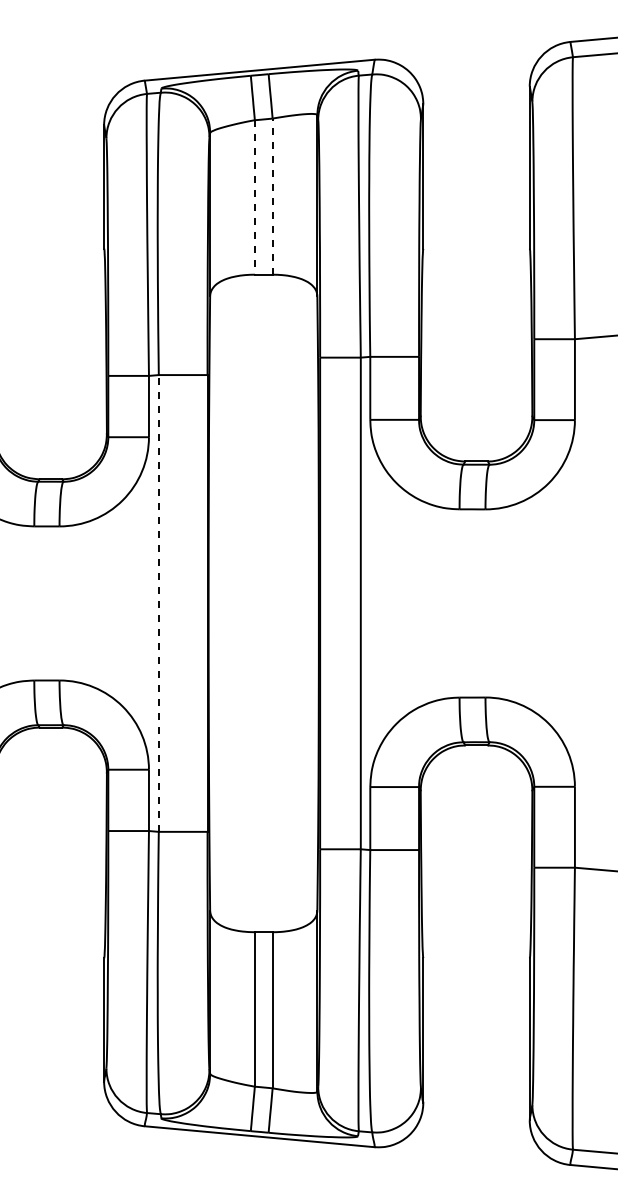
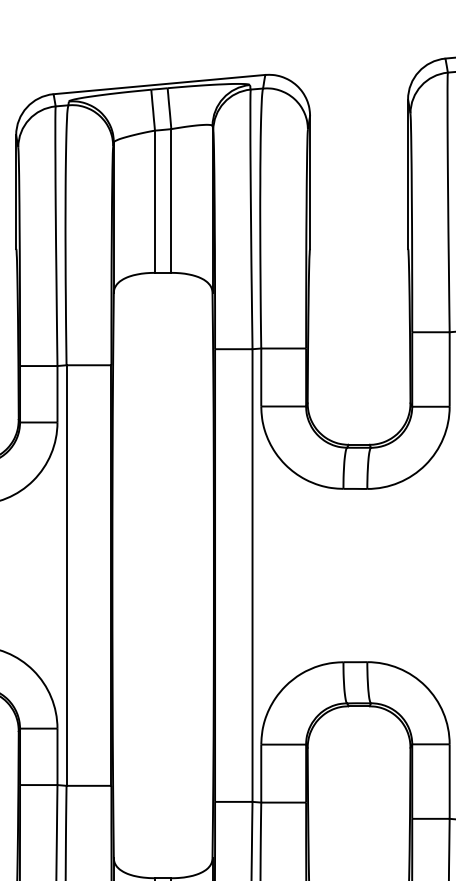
line: (272, 196) -> (171, 200), dashed -> solid
line: (254, 197) -> (154, 201), dashed -> solid
line: (158, 602) -> (66, 574), dashed -> solid

